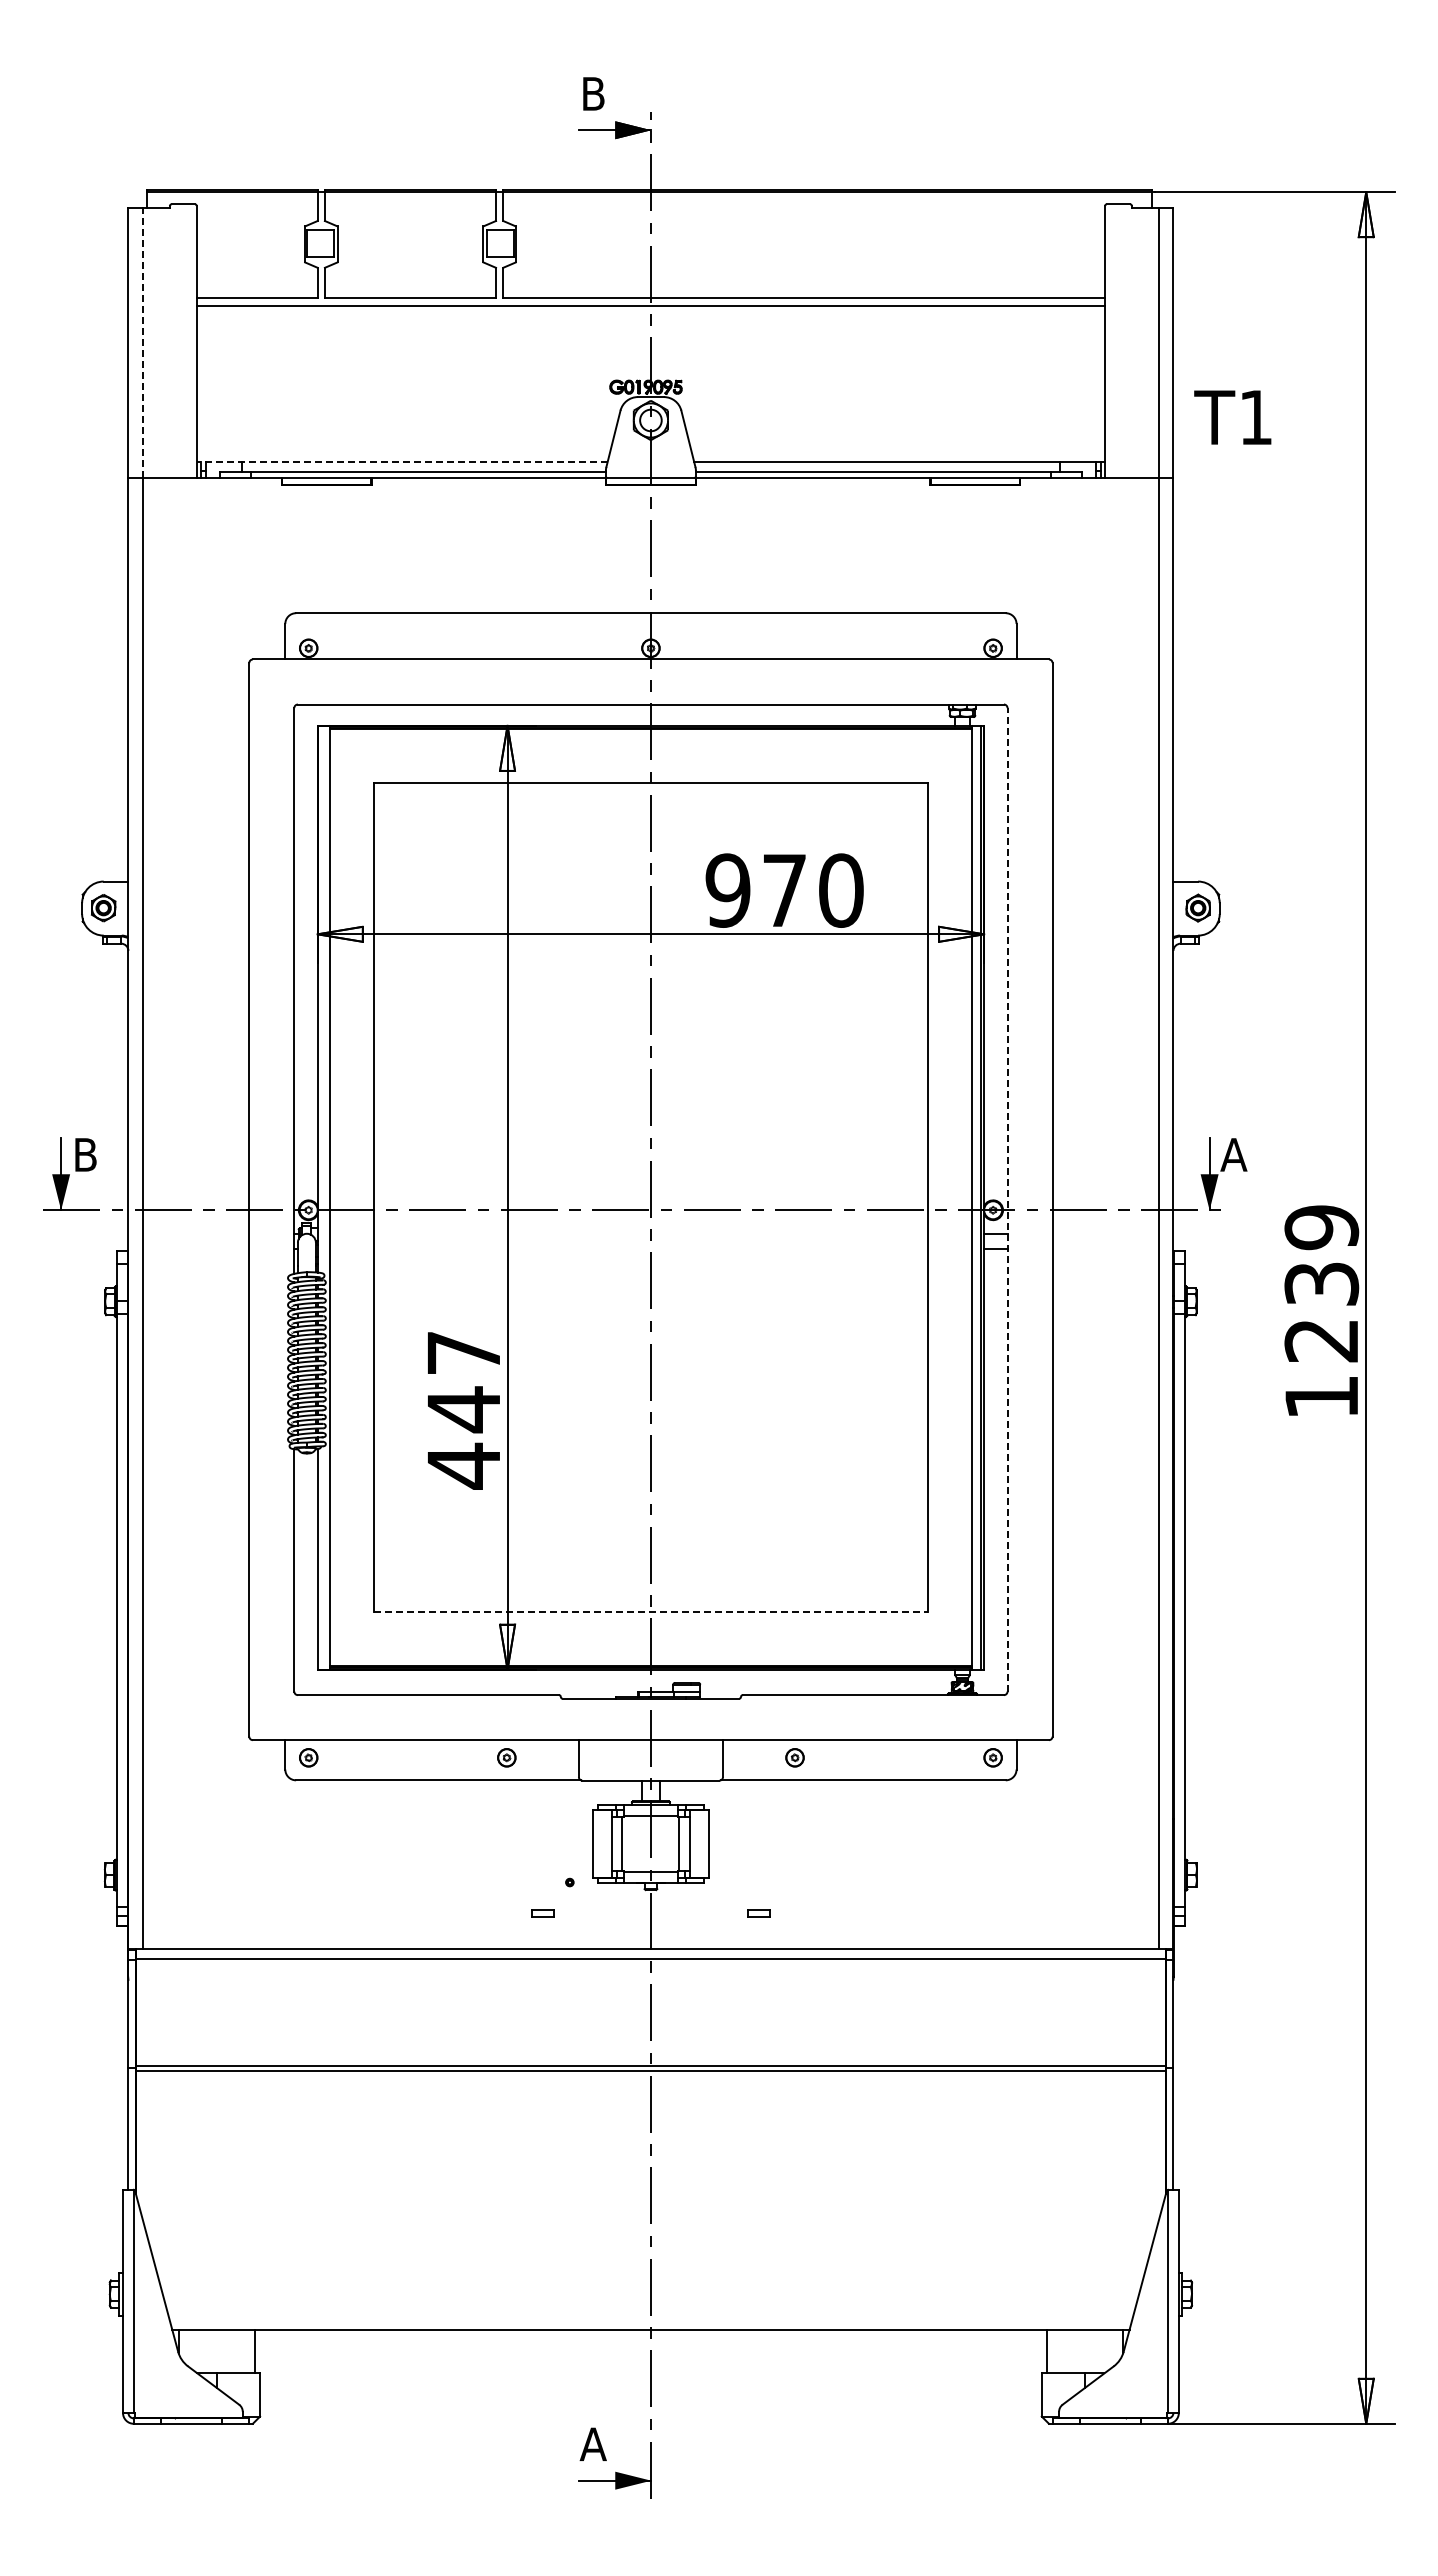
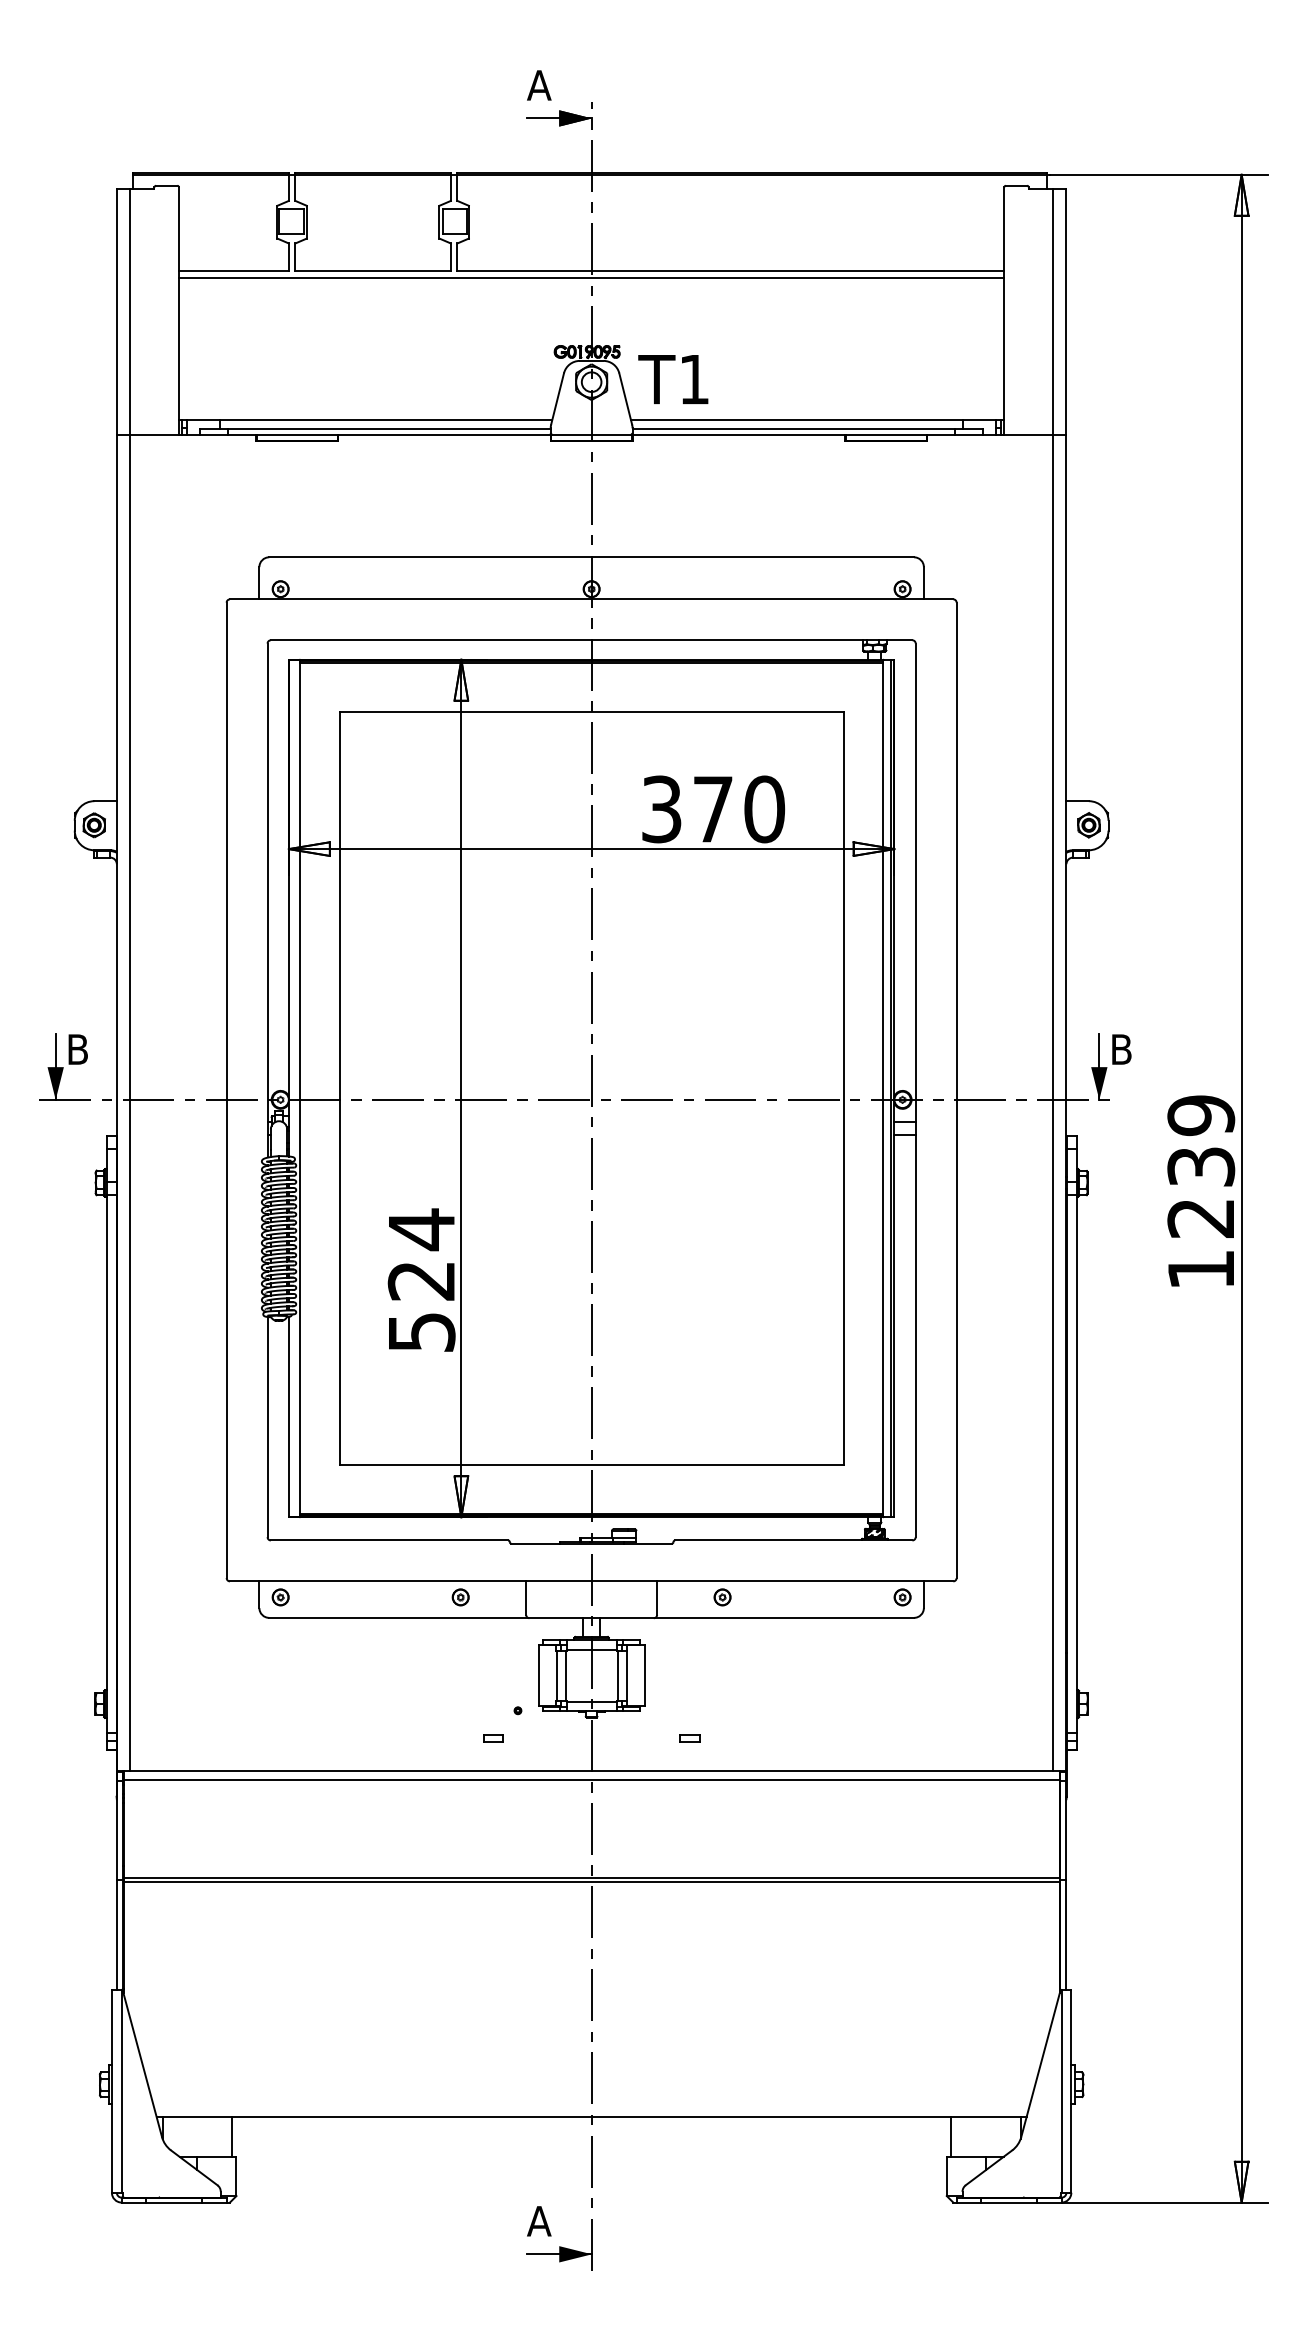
text: (592, 93) -> (538, 85), B -> A
line: (142, 342) -> (129, 311), dashed -> solid
text: (1232, 417) -> (673, 379), moved
line: (401, 462) -> (364, 420), dashed -> solid
text: (727, 890) -> (661, 809), 970 -> 370
text: (1233, 1154) -> (1121, 1049), A -> B
line: (1007, 1199) -> (915, 1090), dashed -> solid
text: (463, 1409) -> (421, 1280), 447 -> 524
line: (651, 1612) -> (592, 1465), dashed -> solid

